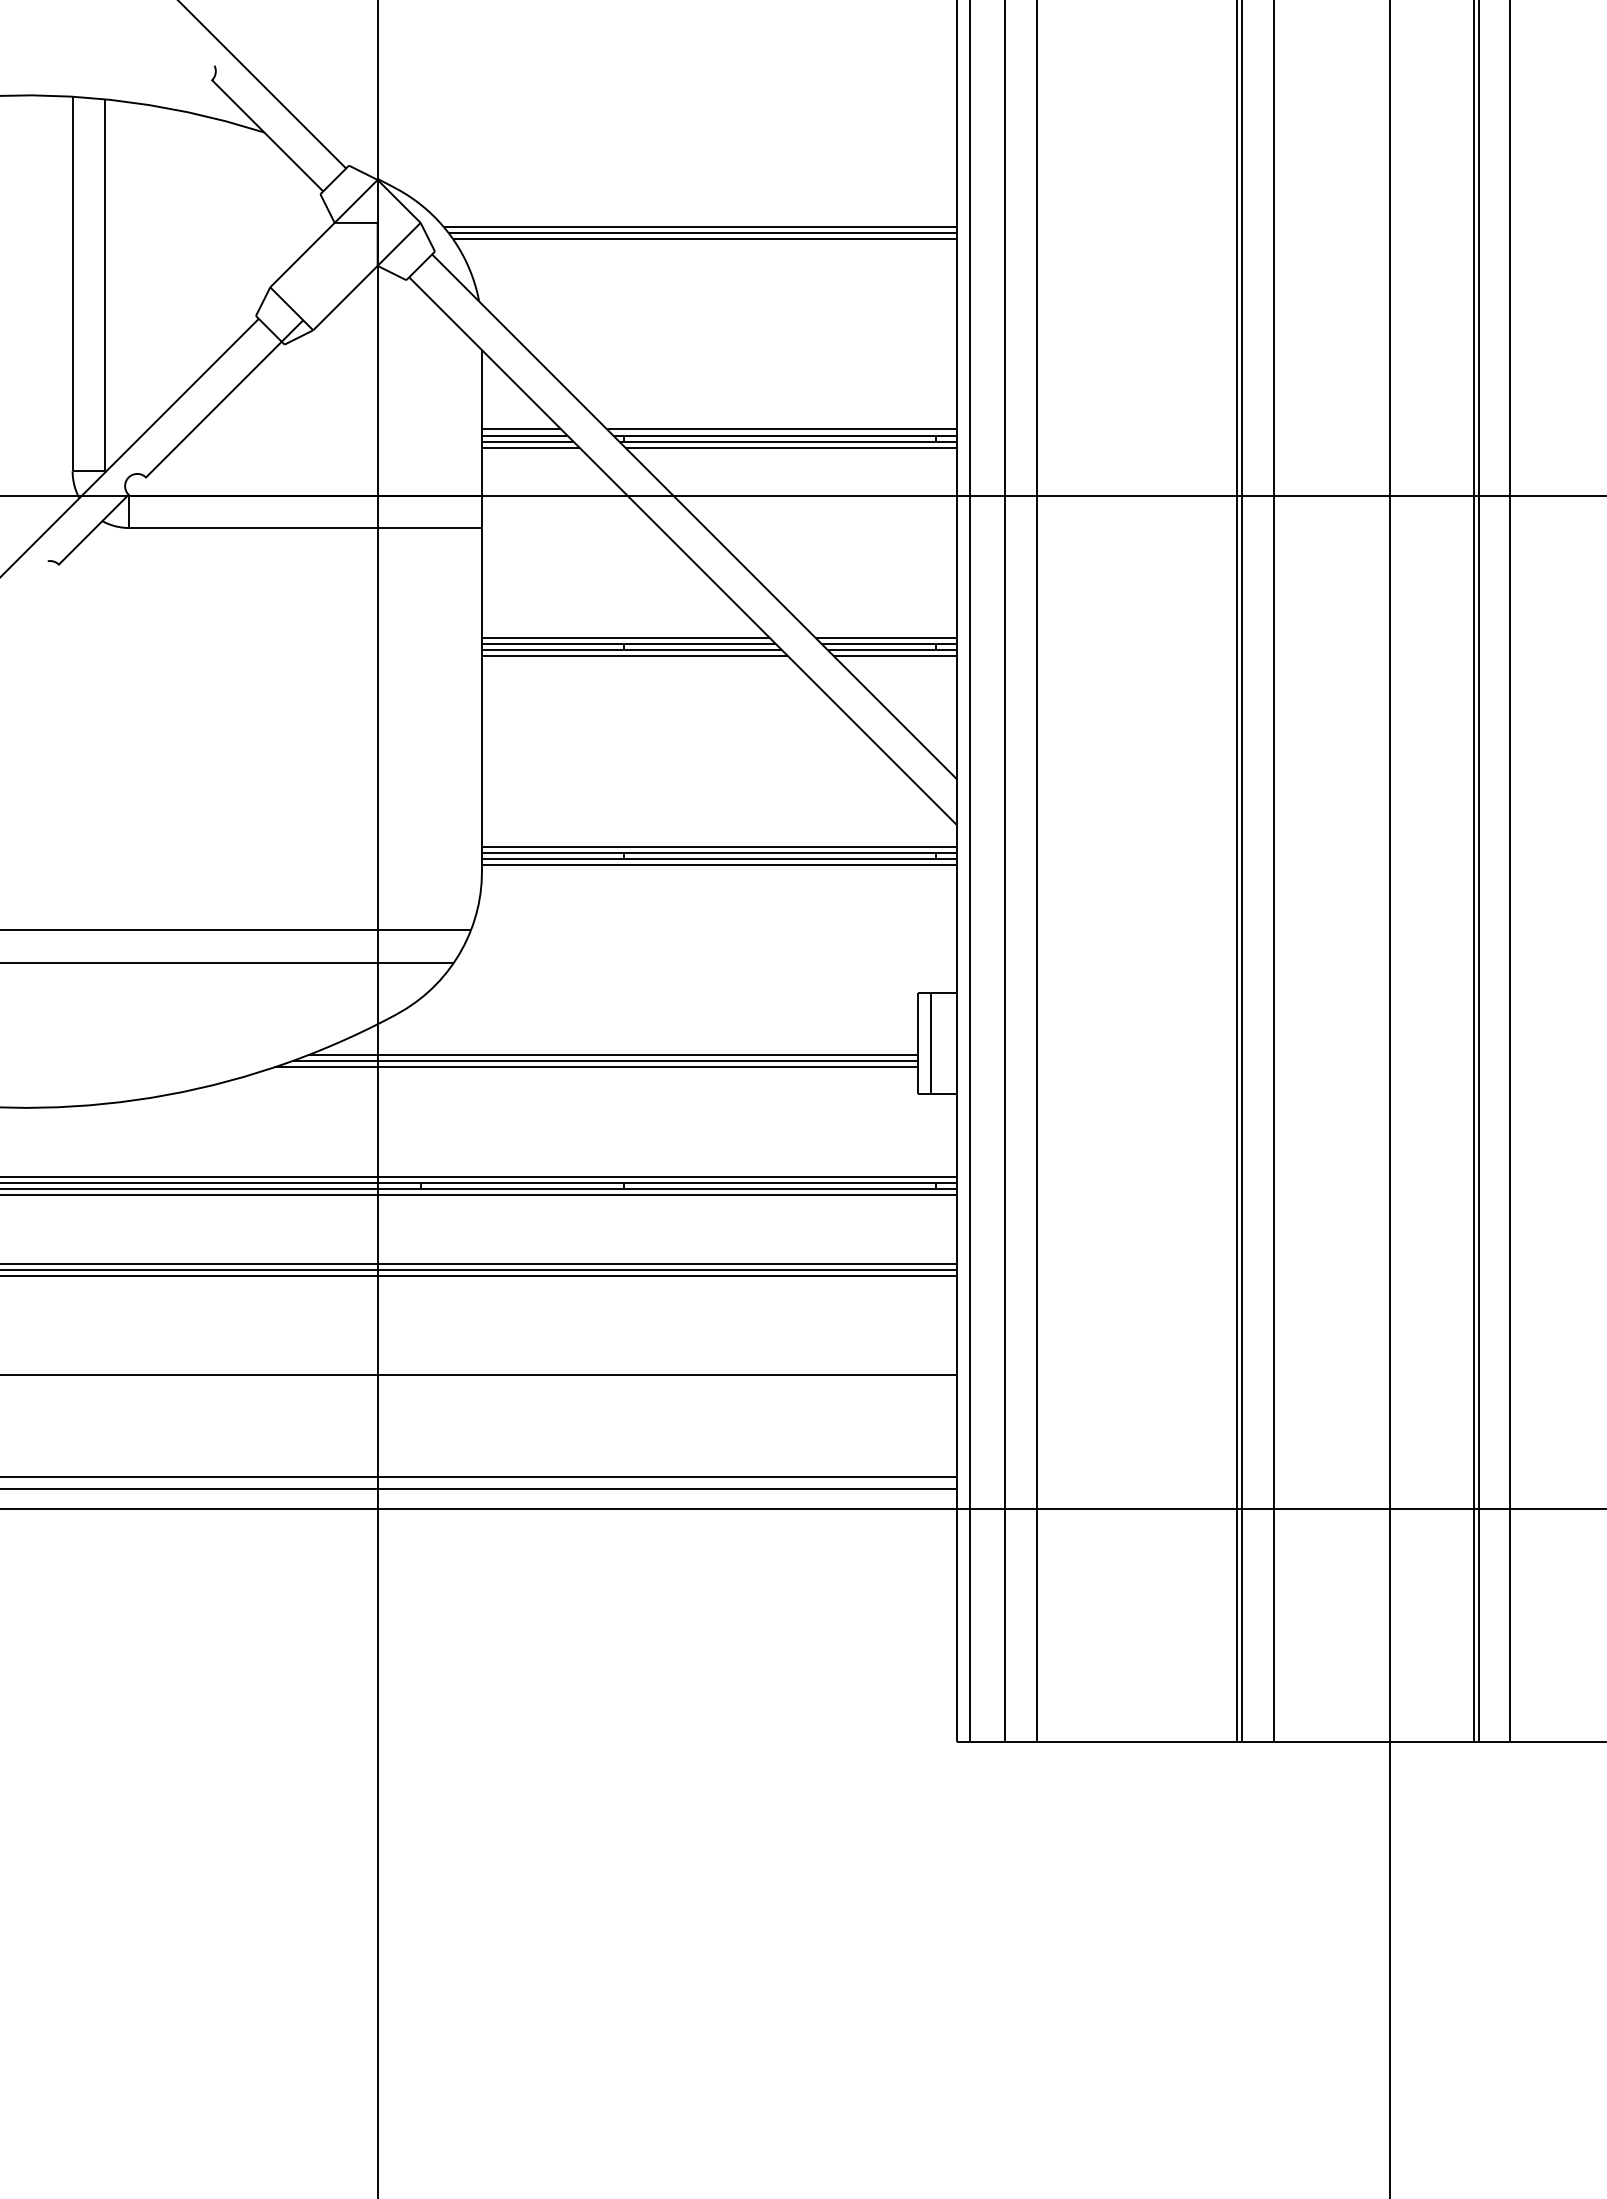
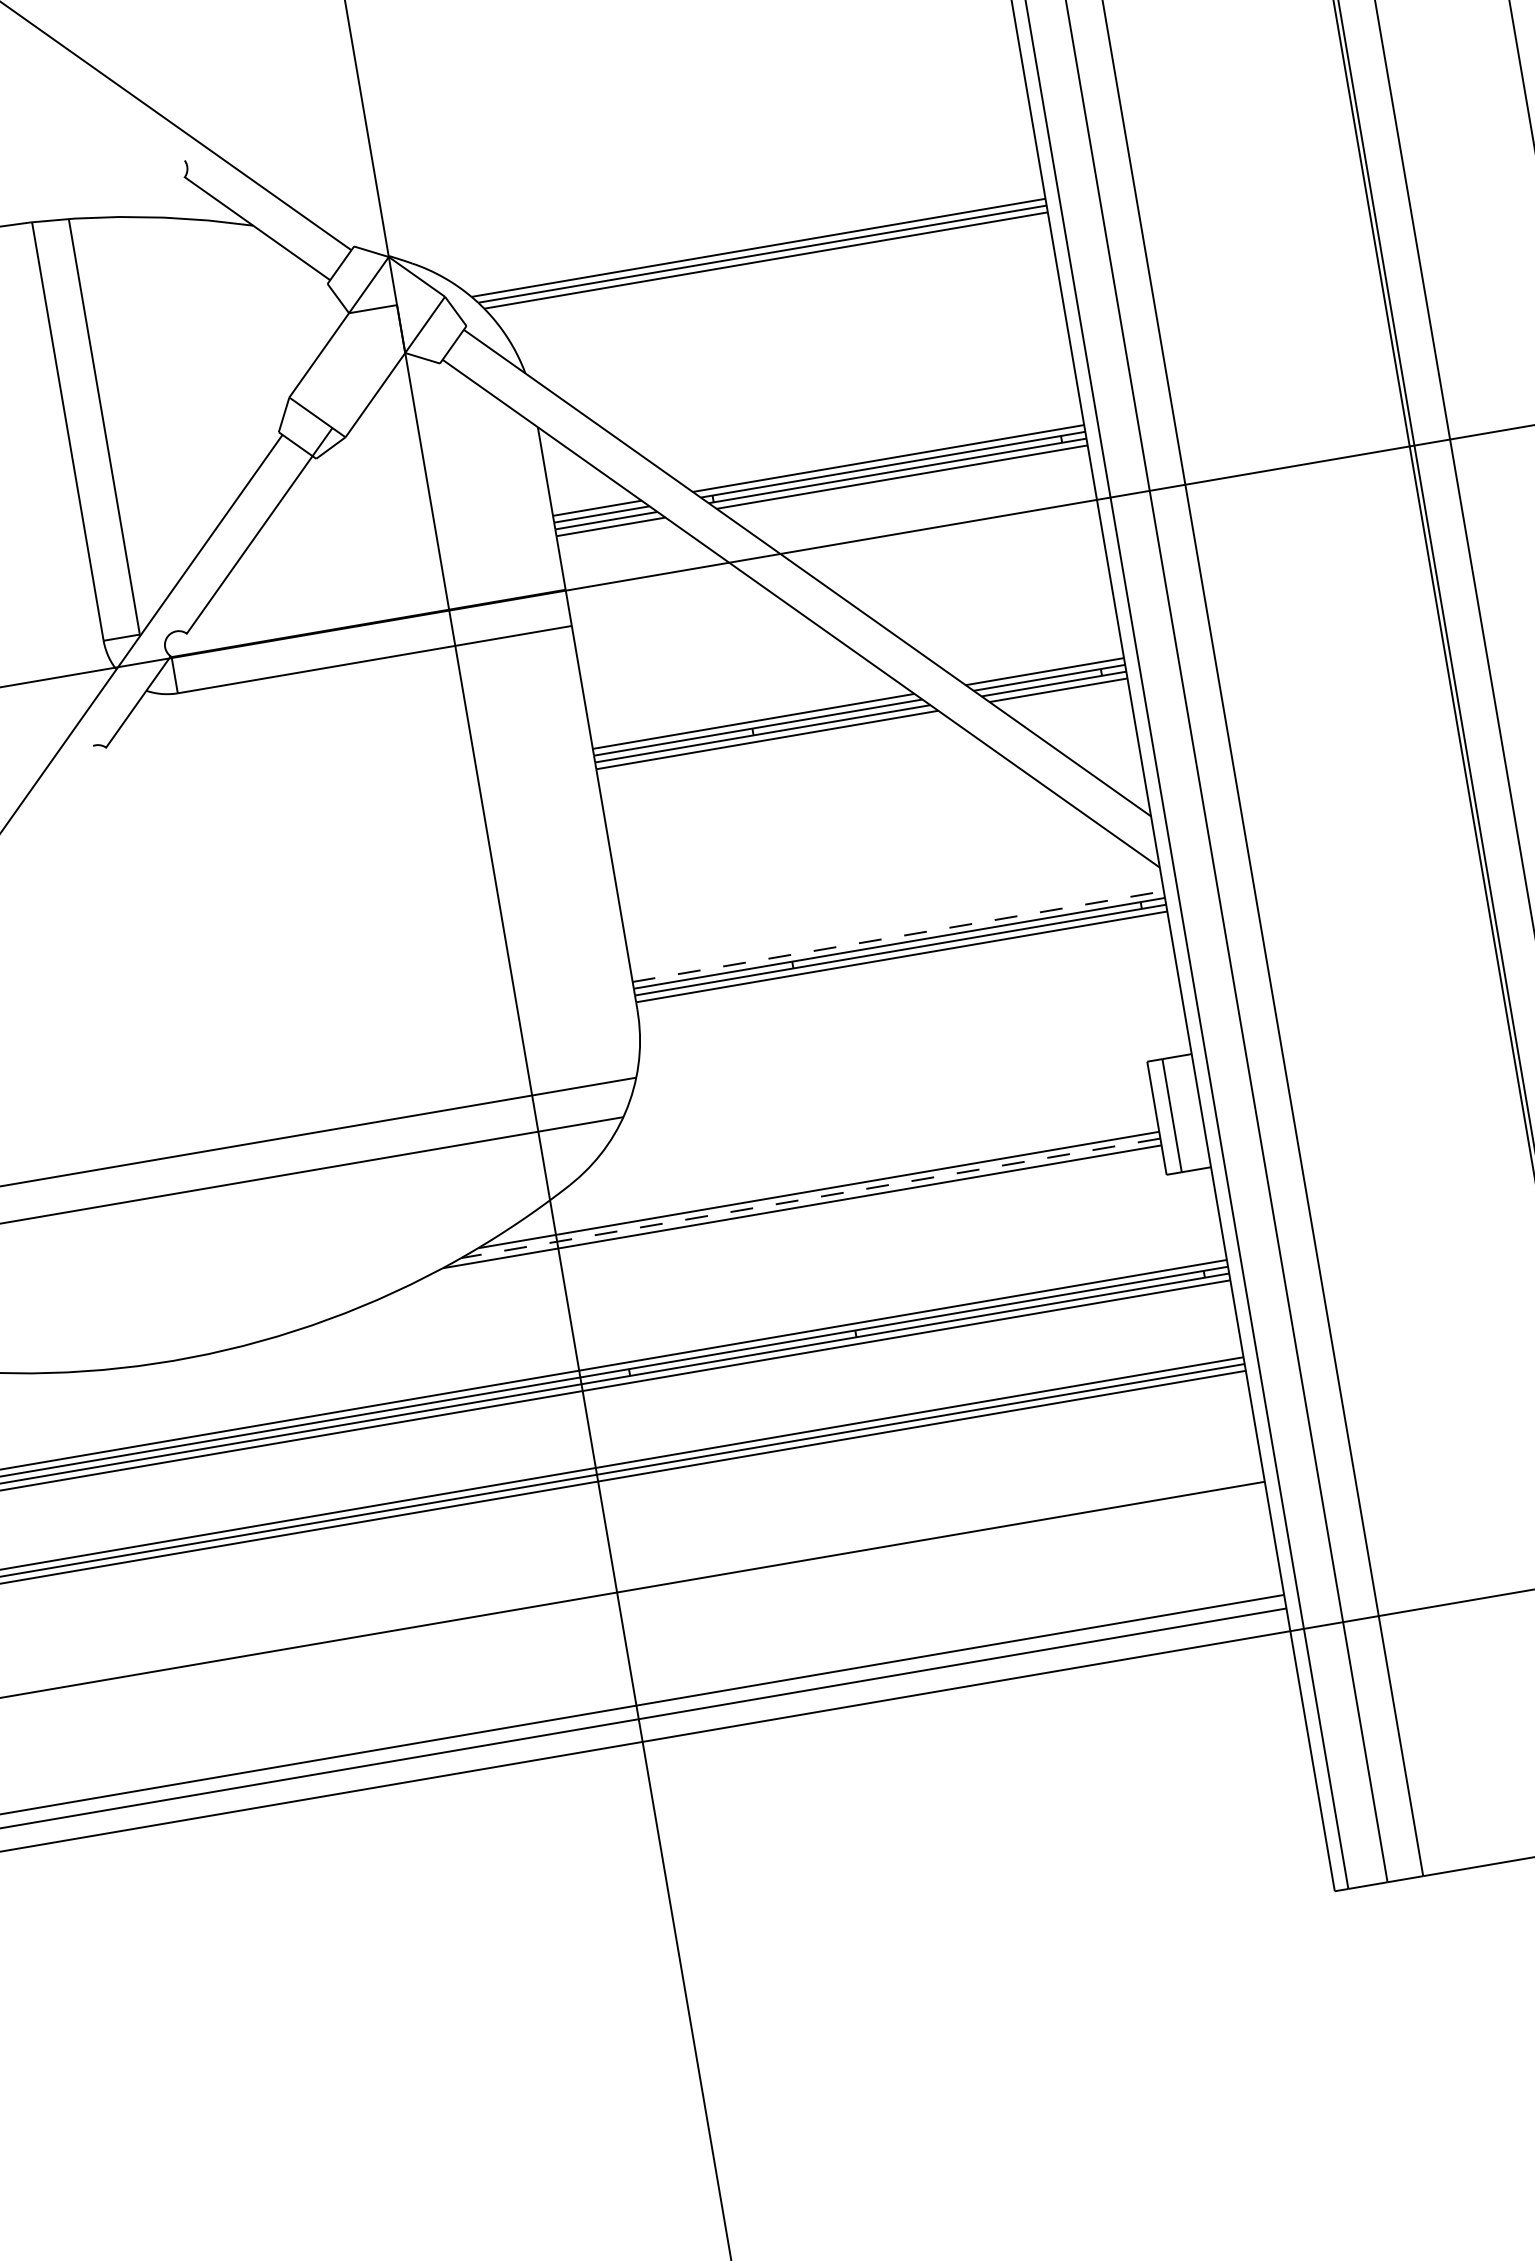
line: (719, 846) -> (898, 936), solid -> dashed
line: (604, 1061) -> (810, 1198), solid -> dashed

